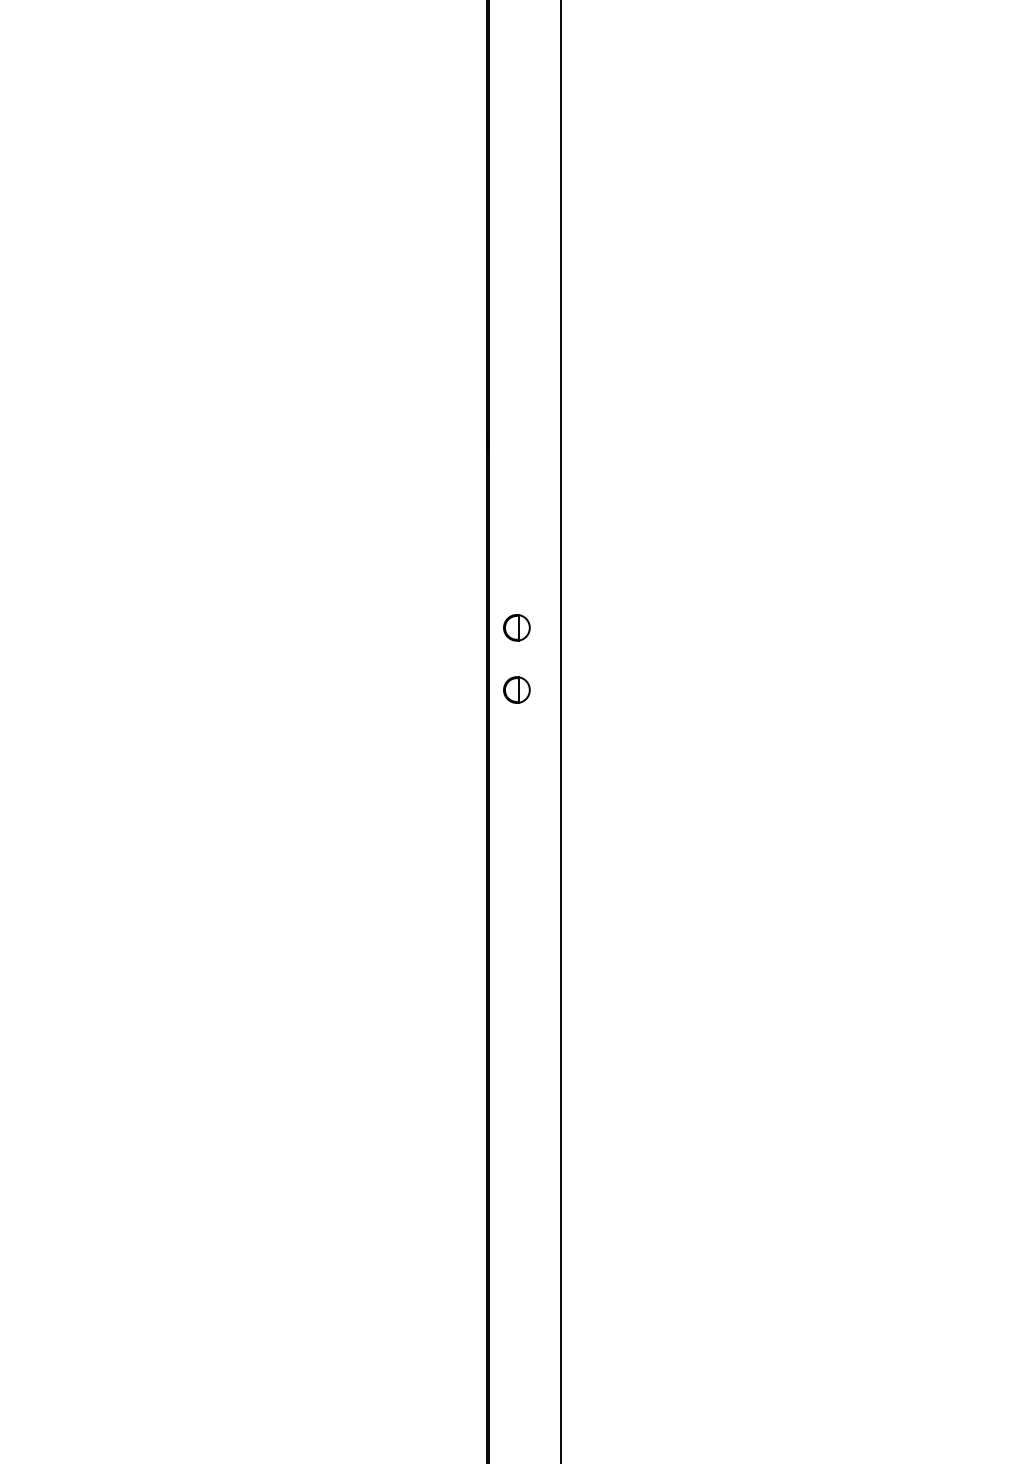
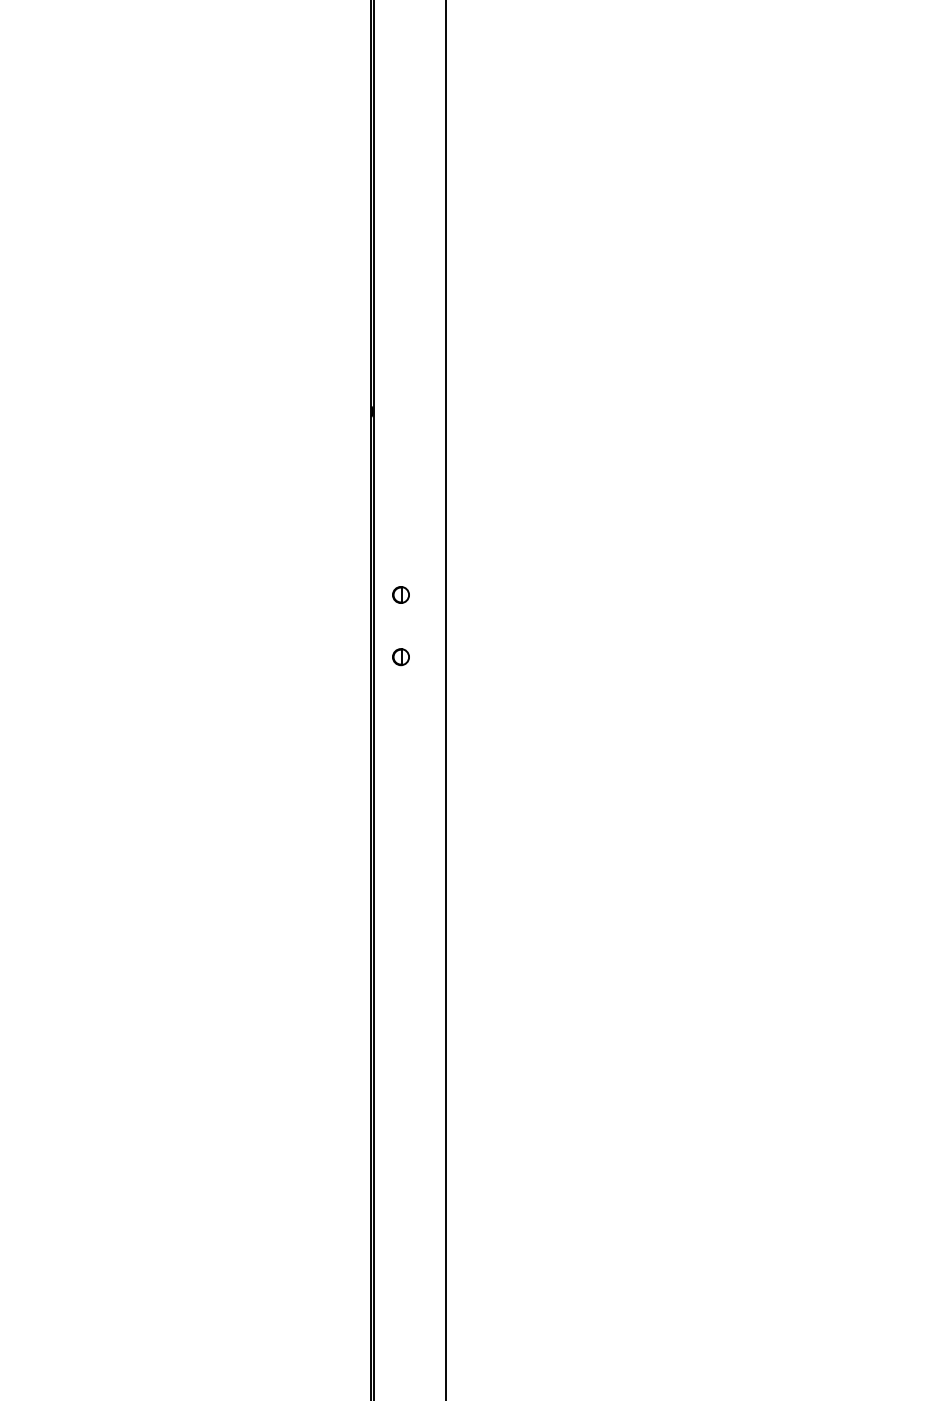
part: (516, 627) -> (400, 594), size x0.62
part: (516, 689) -> (400, 656), size x0.62

